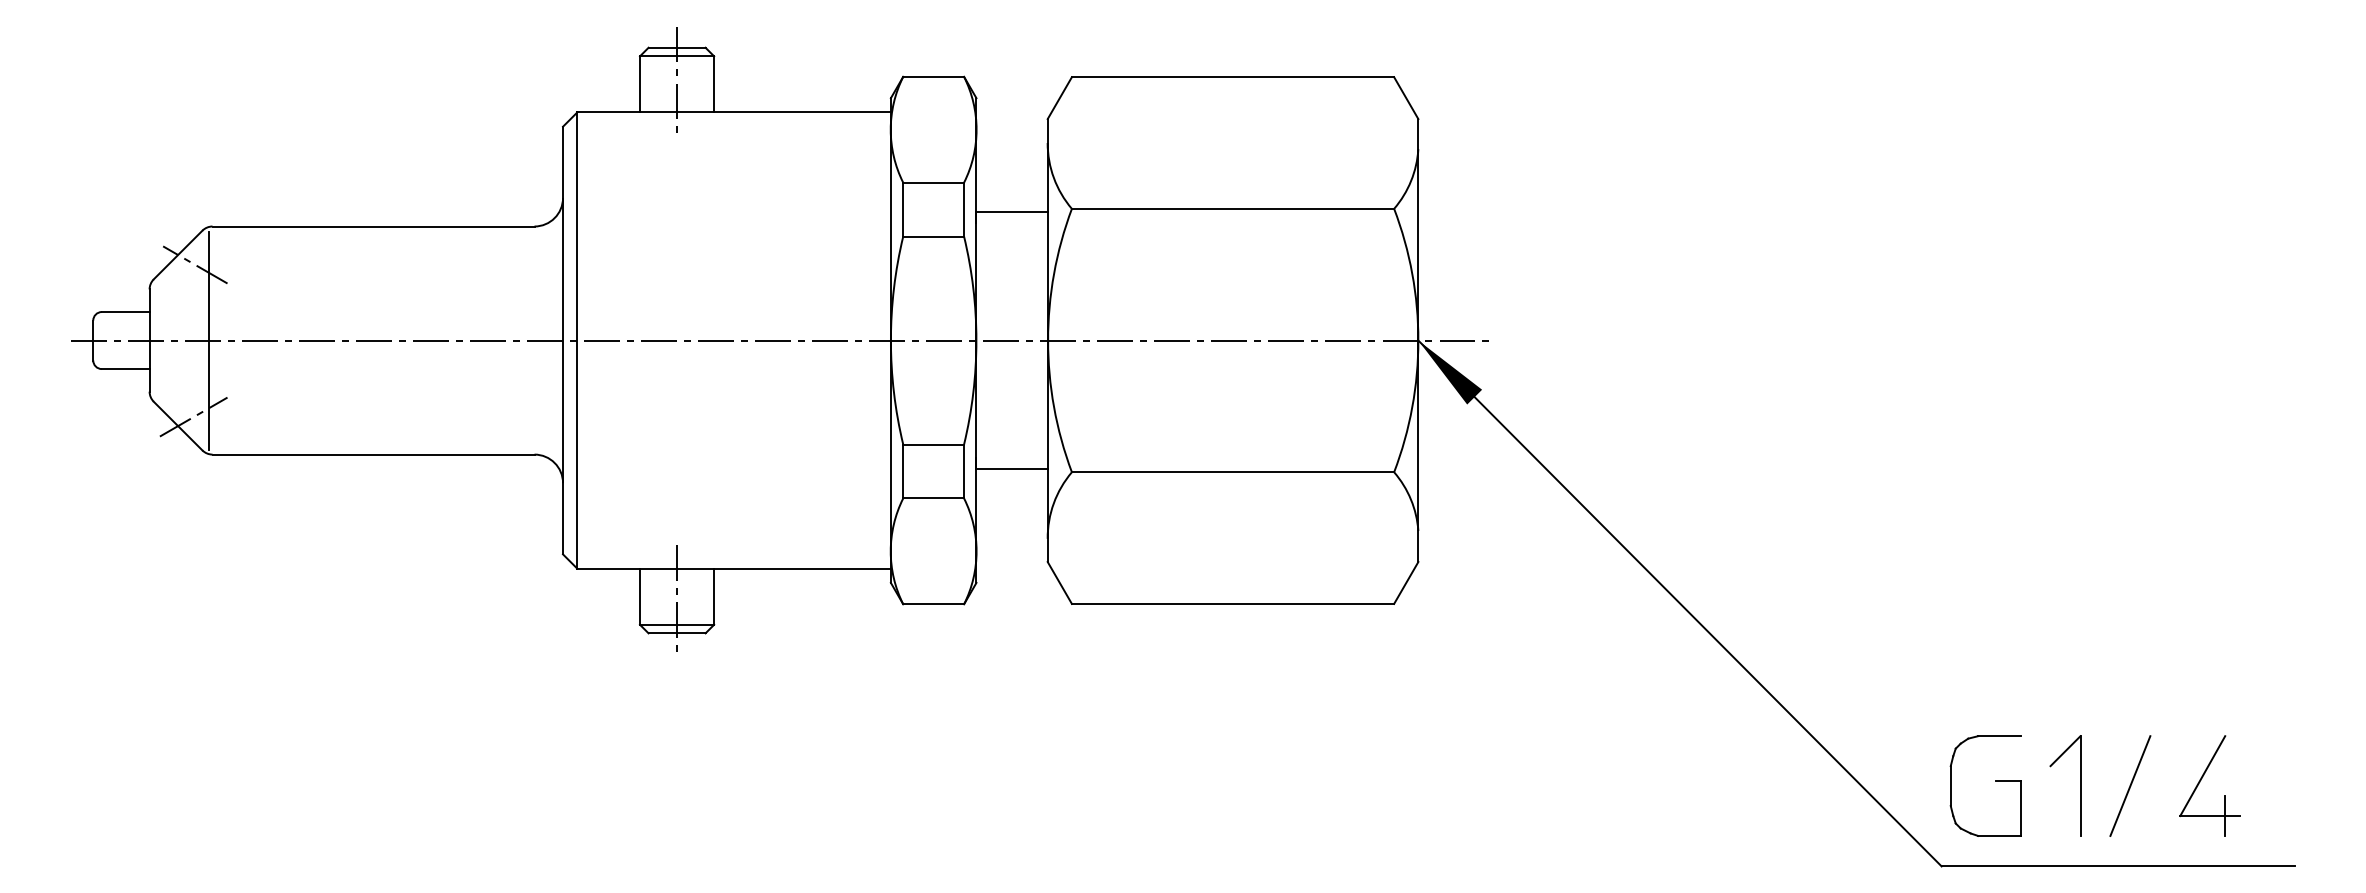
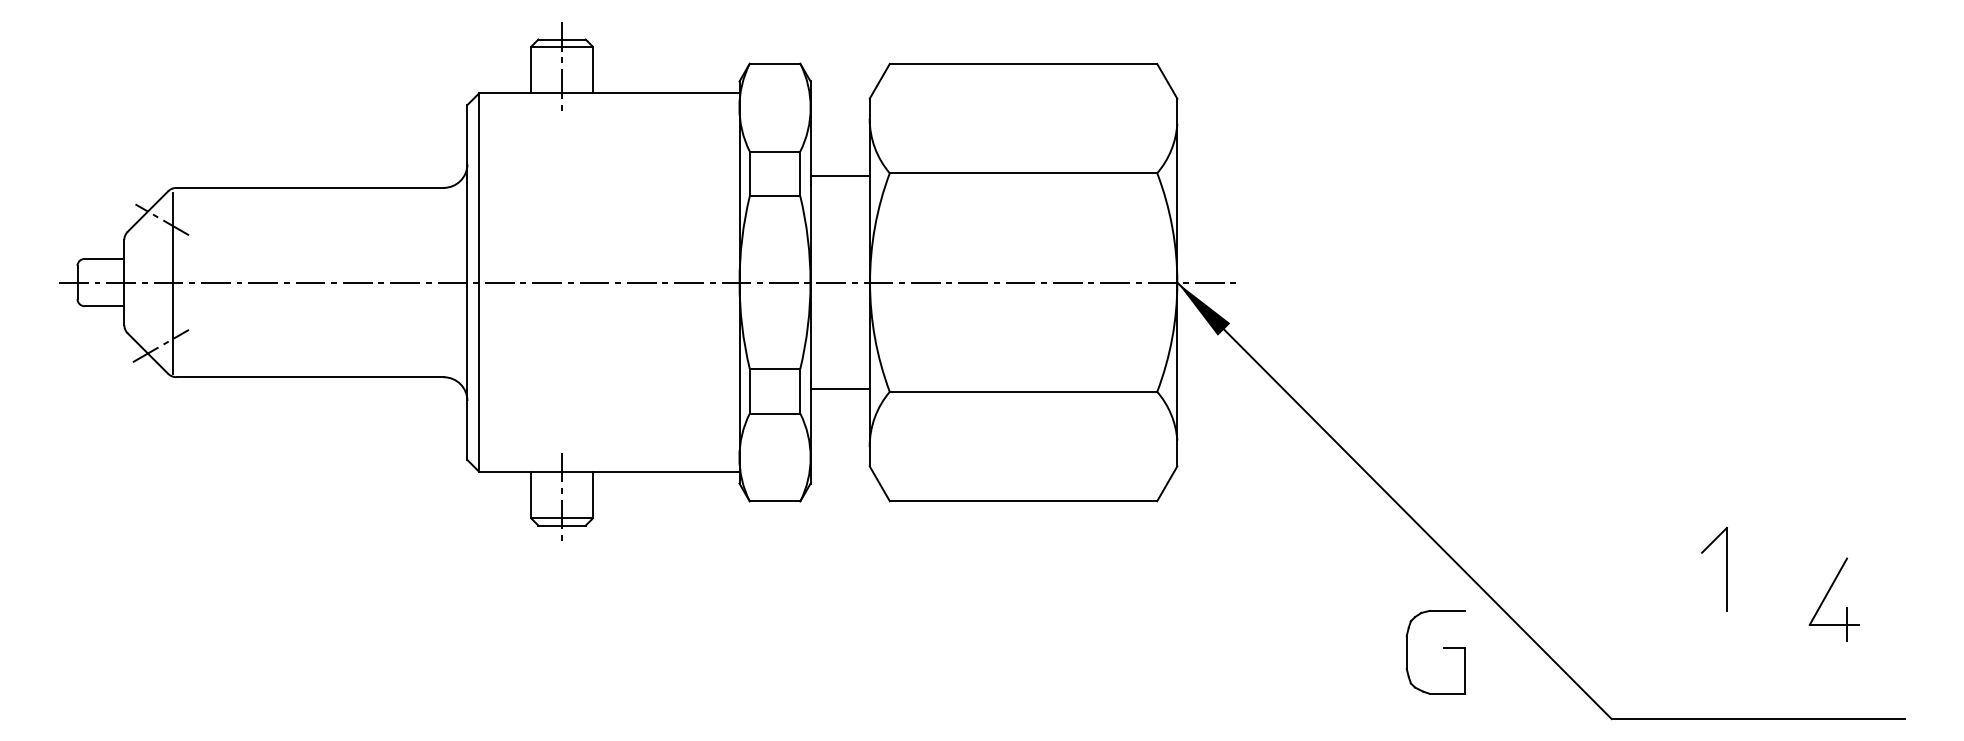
part: (2201, 780) -> (1827, 595), moved
part: (1995, 781) -> (1443, 648), moved
part: (2080, 785) -> (1726, 568), moved
line: (2130, 785) -> (1768, 651), removed

